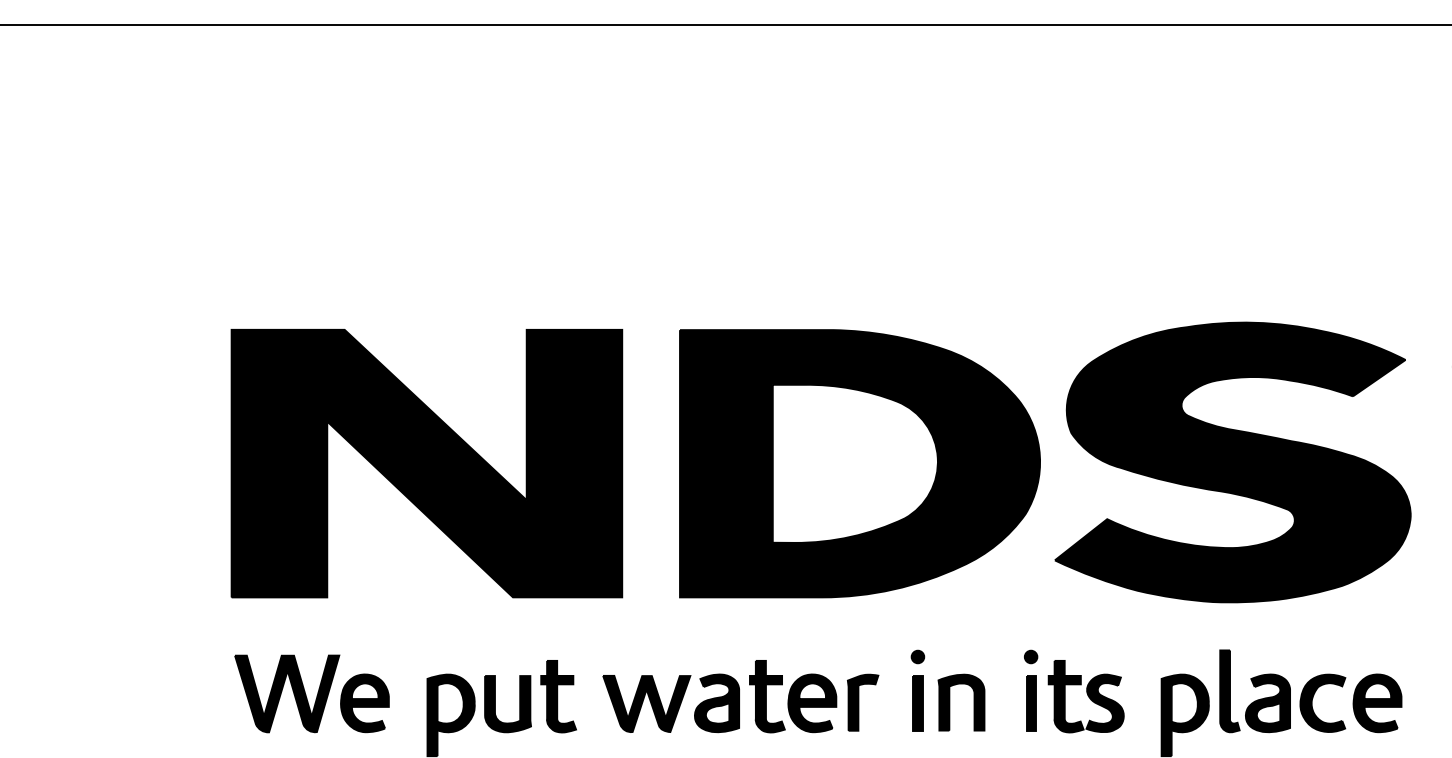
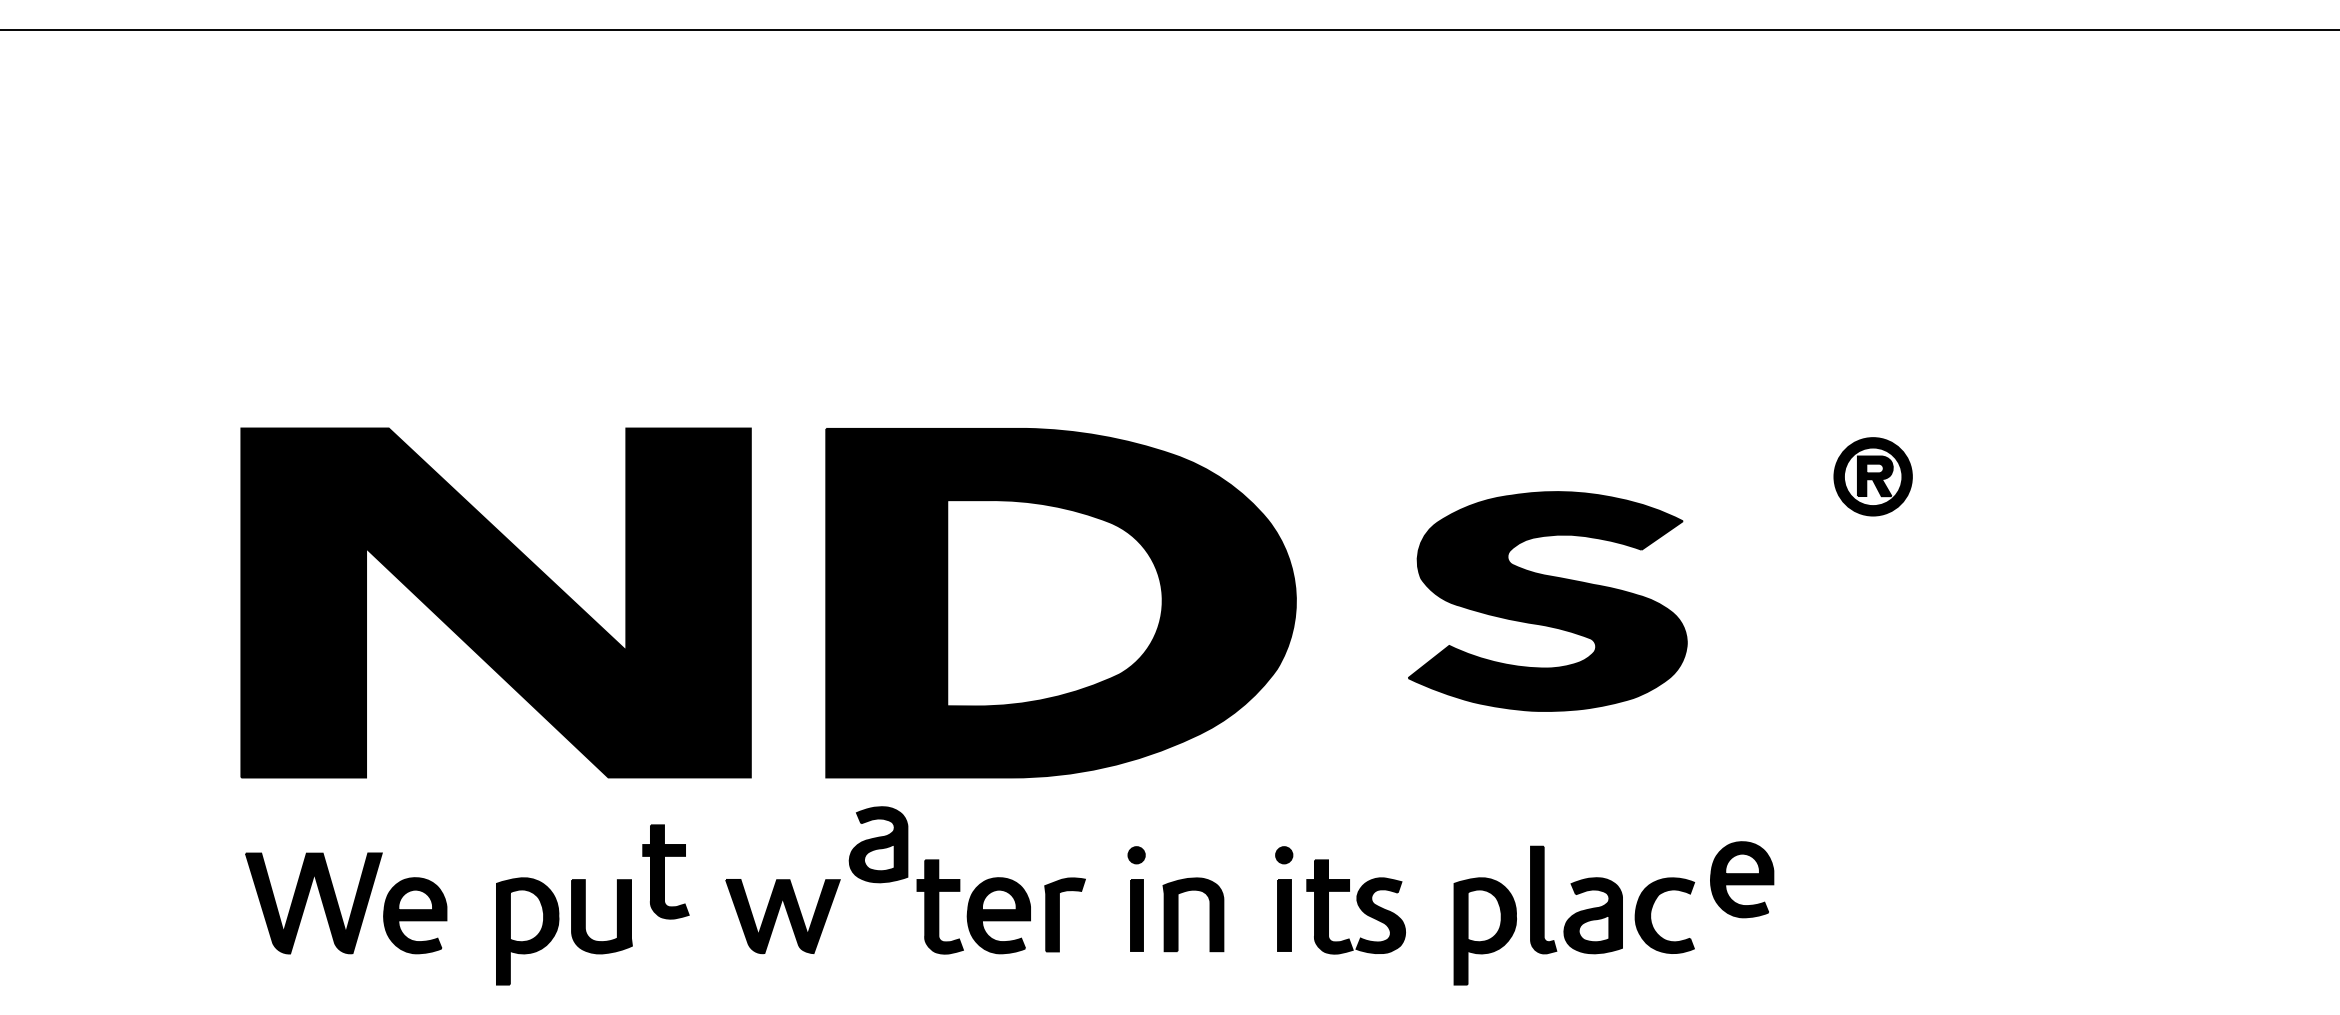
part: (1232, 462) -> (1547, 601), size x0.6
part: (558, 696) -> (665, 871), moved
part: (716, 703) -> (878, 844), moved
part: (1377, 703) -> (1742, 879), moved

